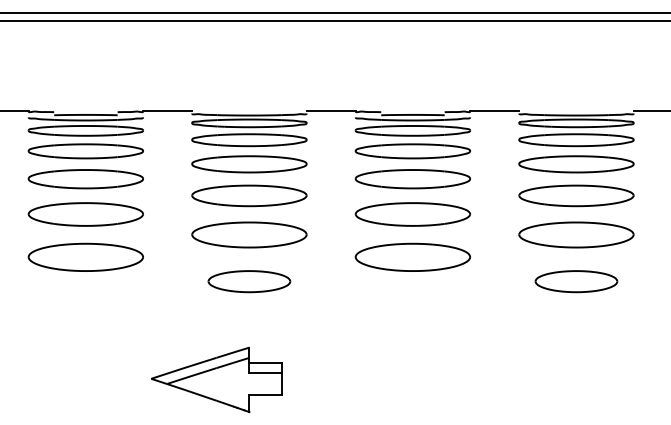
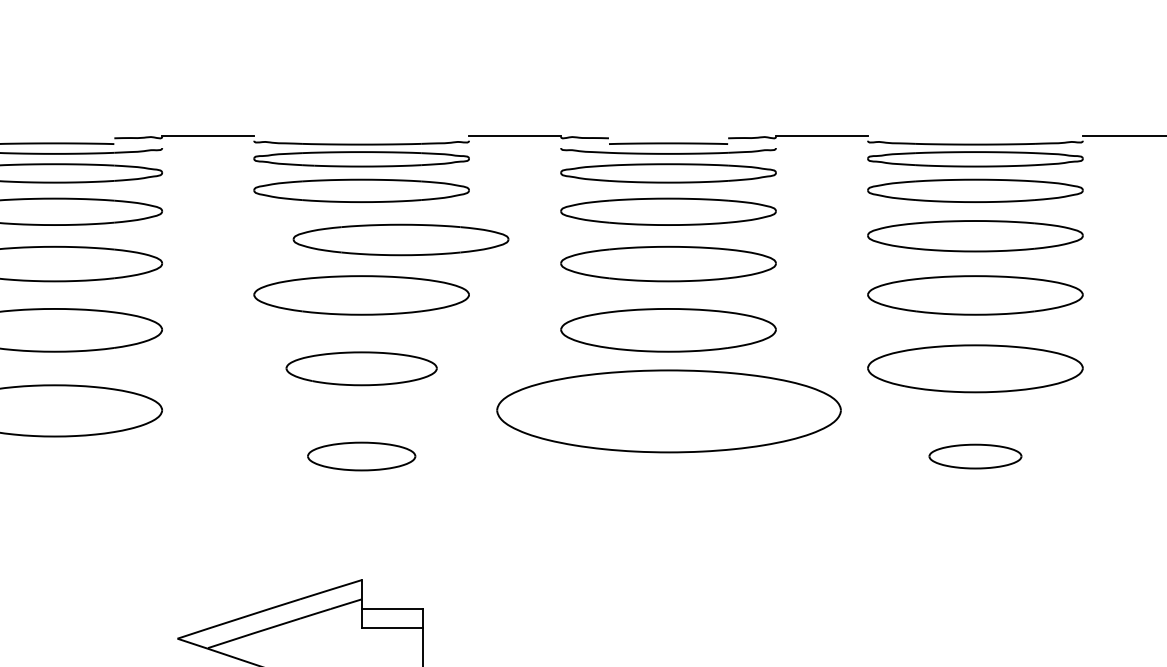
part: (249, 164) -> (401, 240), moved
part: (249, 234) -> (361, 367), size x0.7
part: (412, 256) -> (667, 409), size x1.6
part: (249, 281) -> (361, 456), size x0.7
part: (576, 281) -> (975, 456), size x0.6

